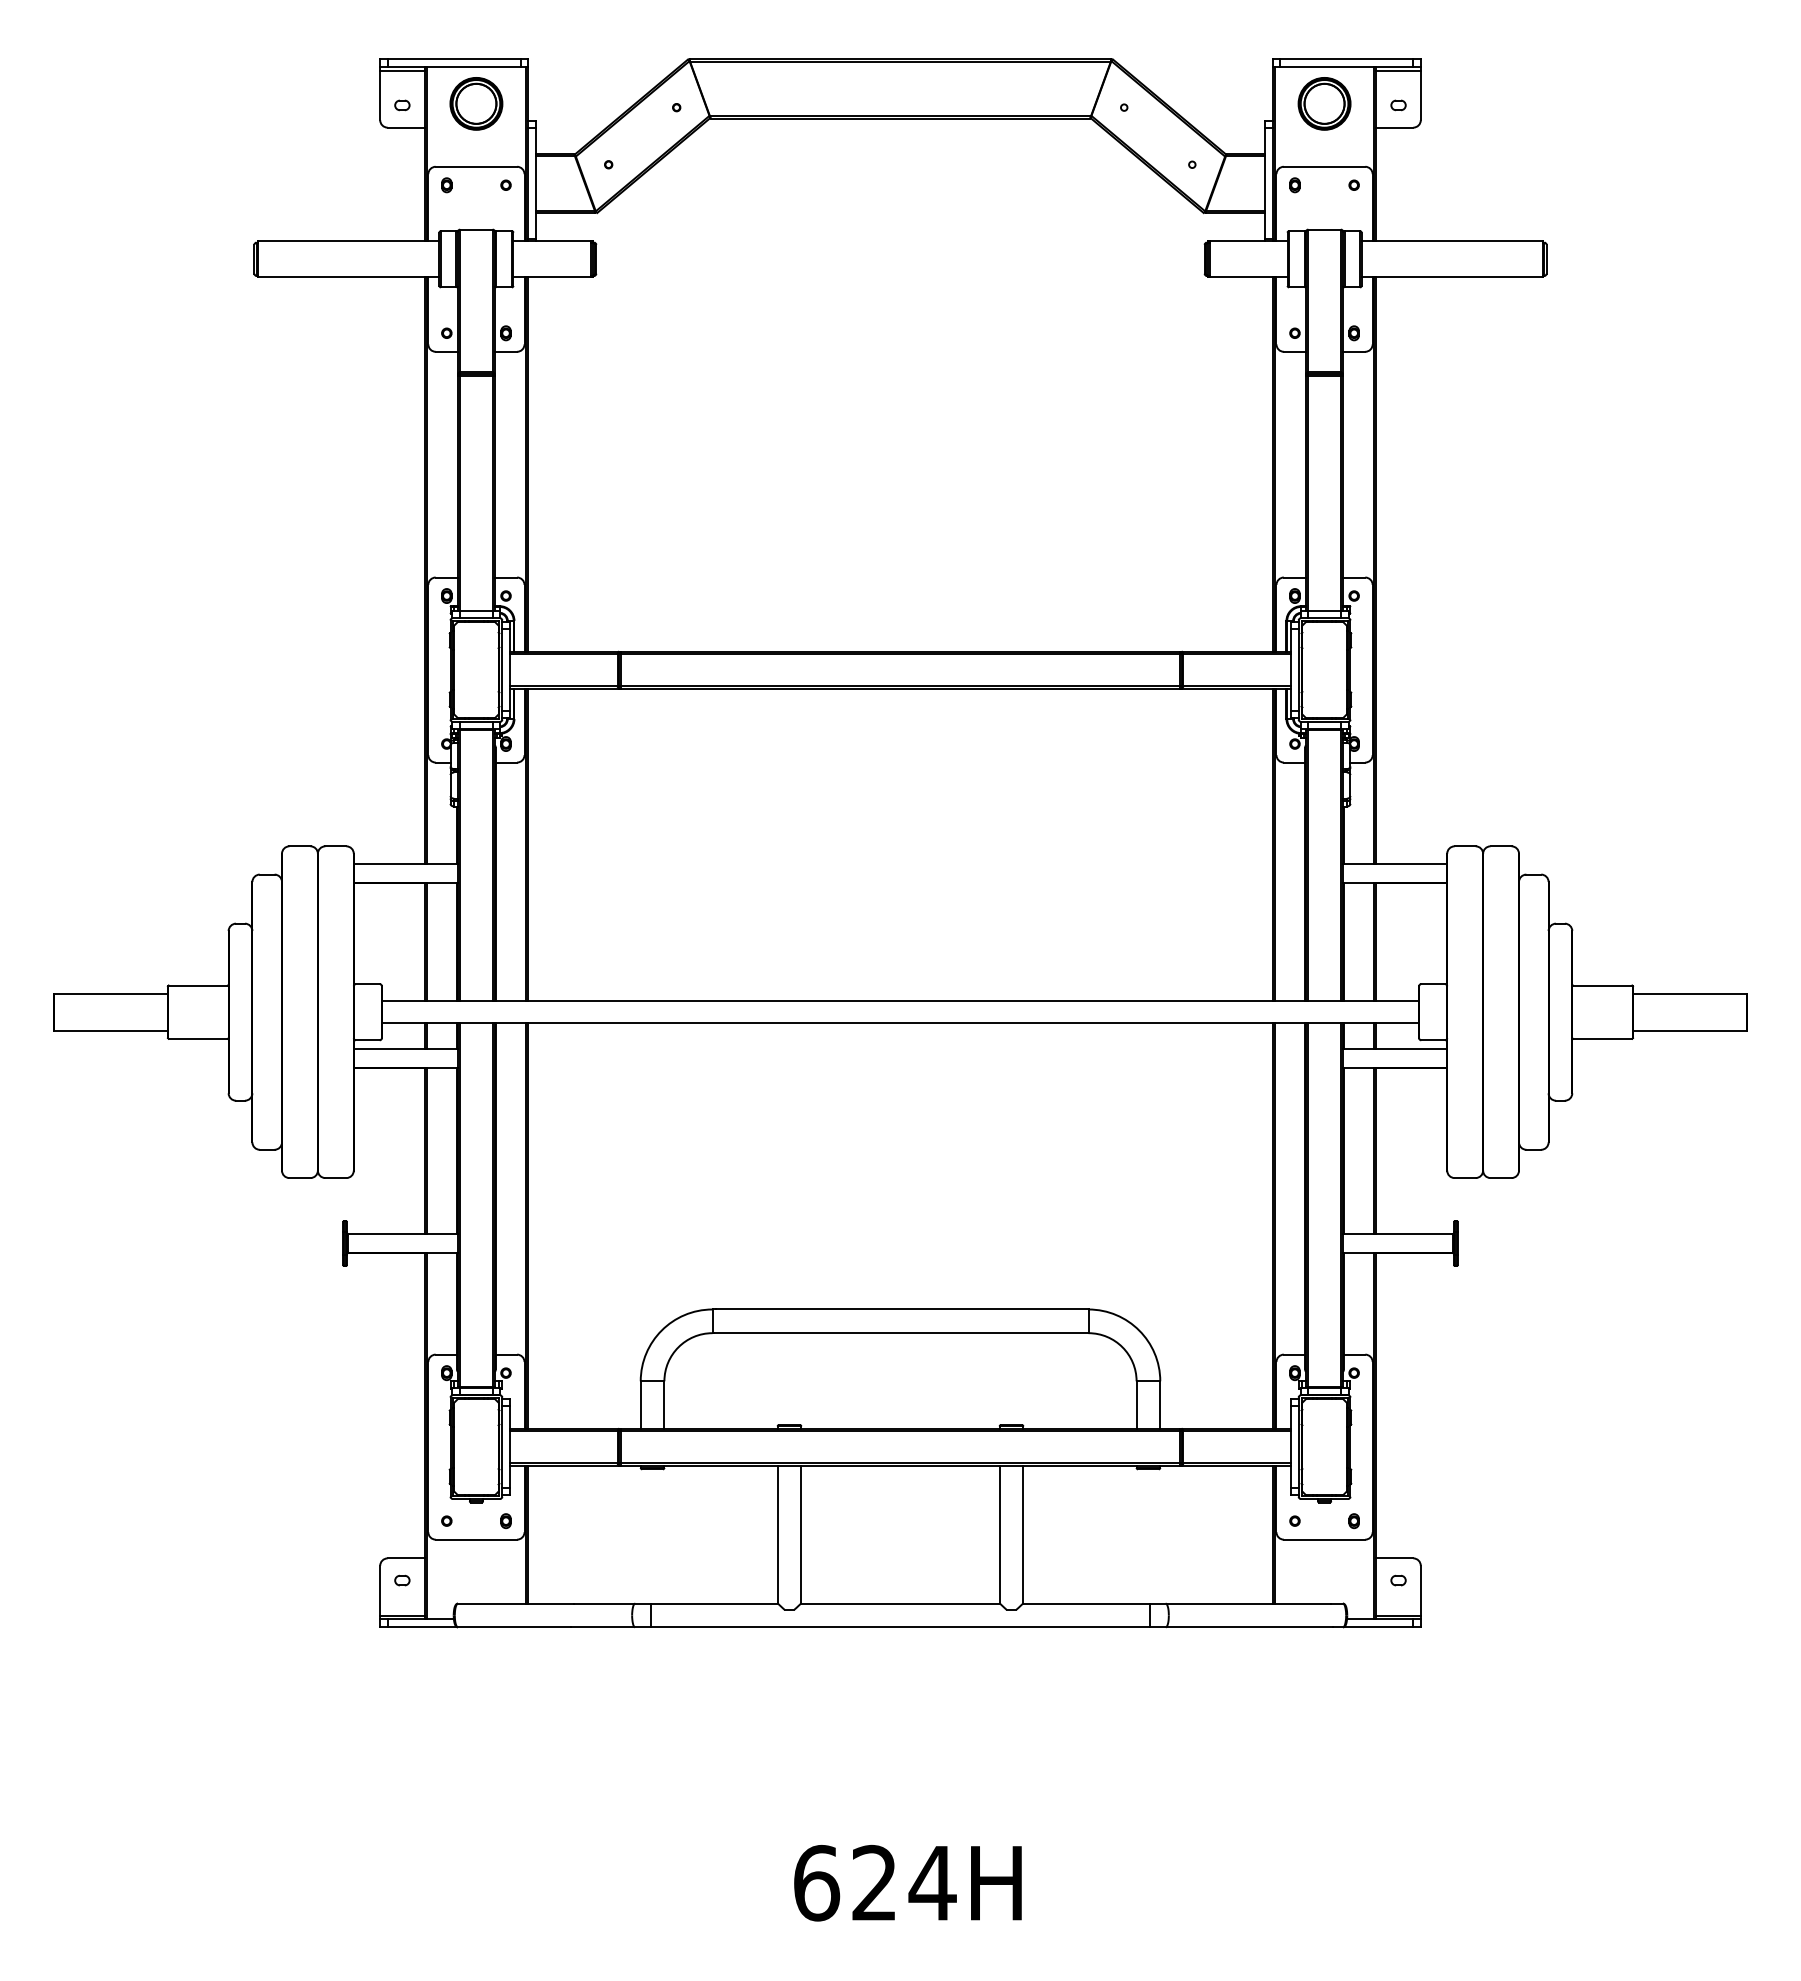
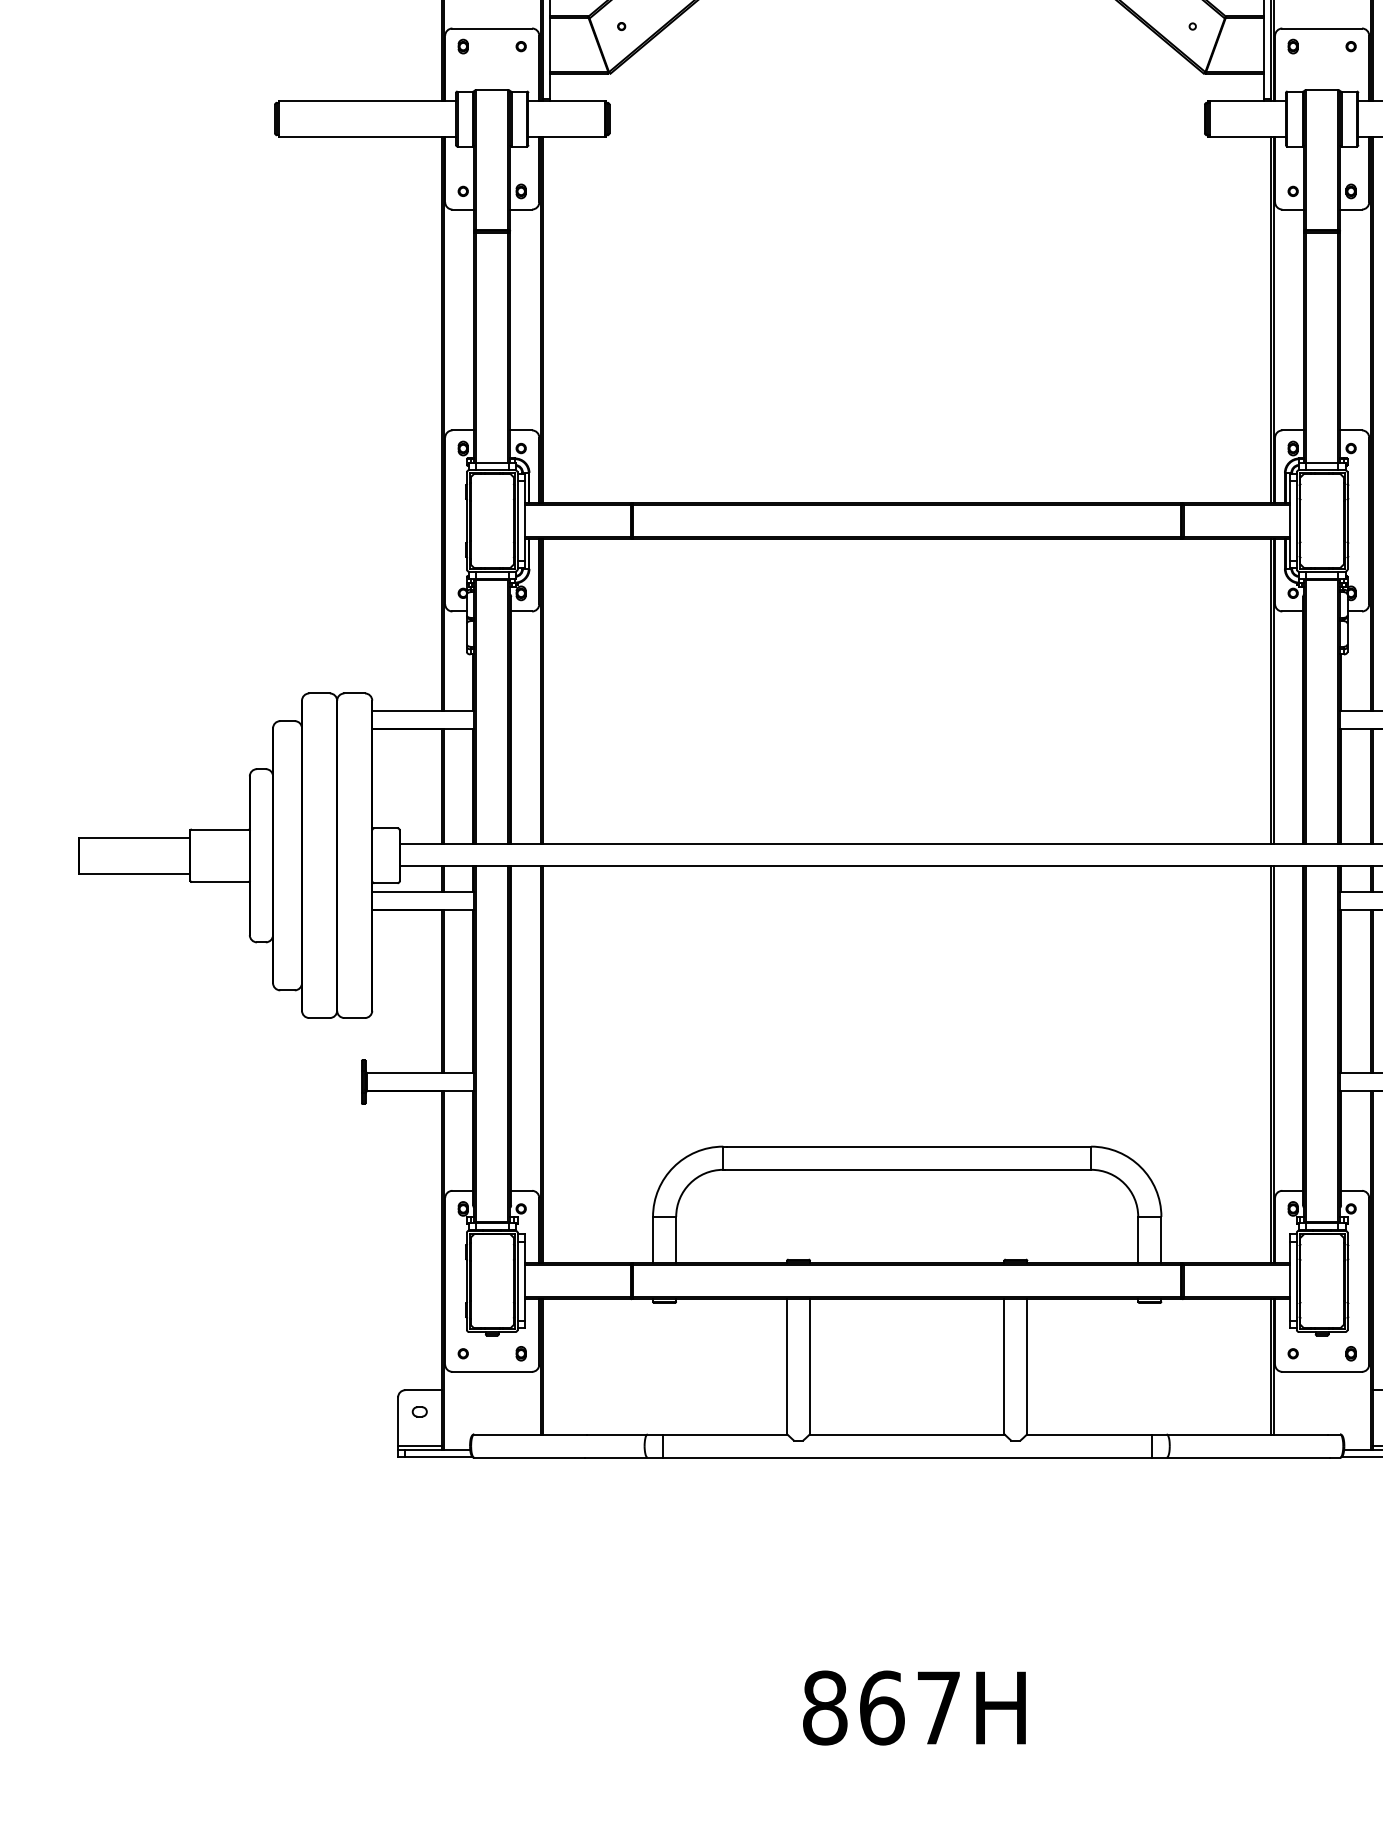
text: (875, 1882) -> (882, 1707), 624H -> 867H

